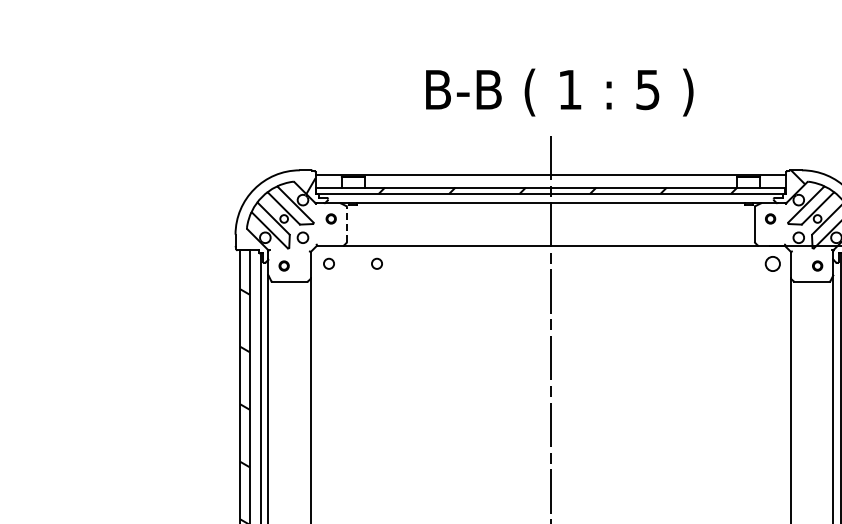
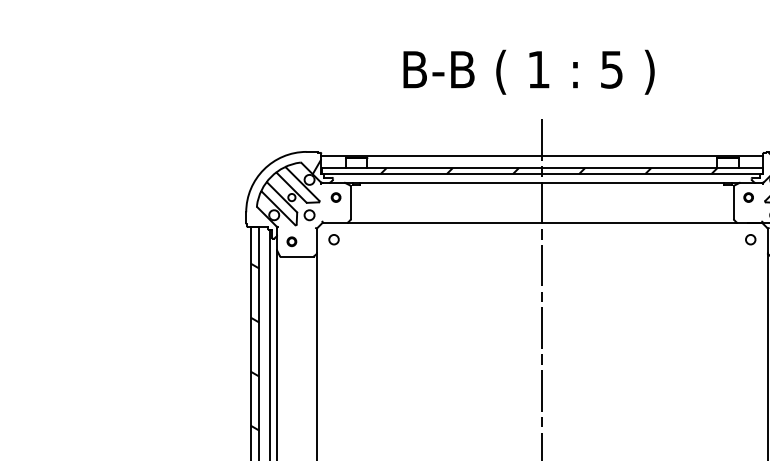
text: (559, 92) -> (528, 72), moved
line: (346, 224) -> (350, 202), dashed -> solid
circle: (376, 263) -> (378, 239), removed
circle: (772, 263) -> (750, 239), size x0.71

